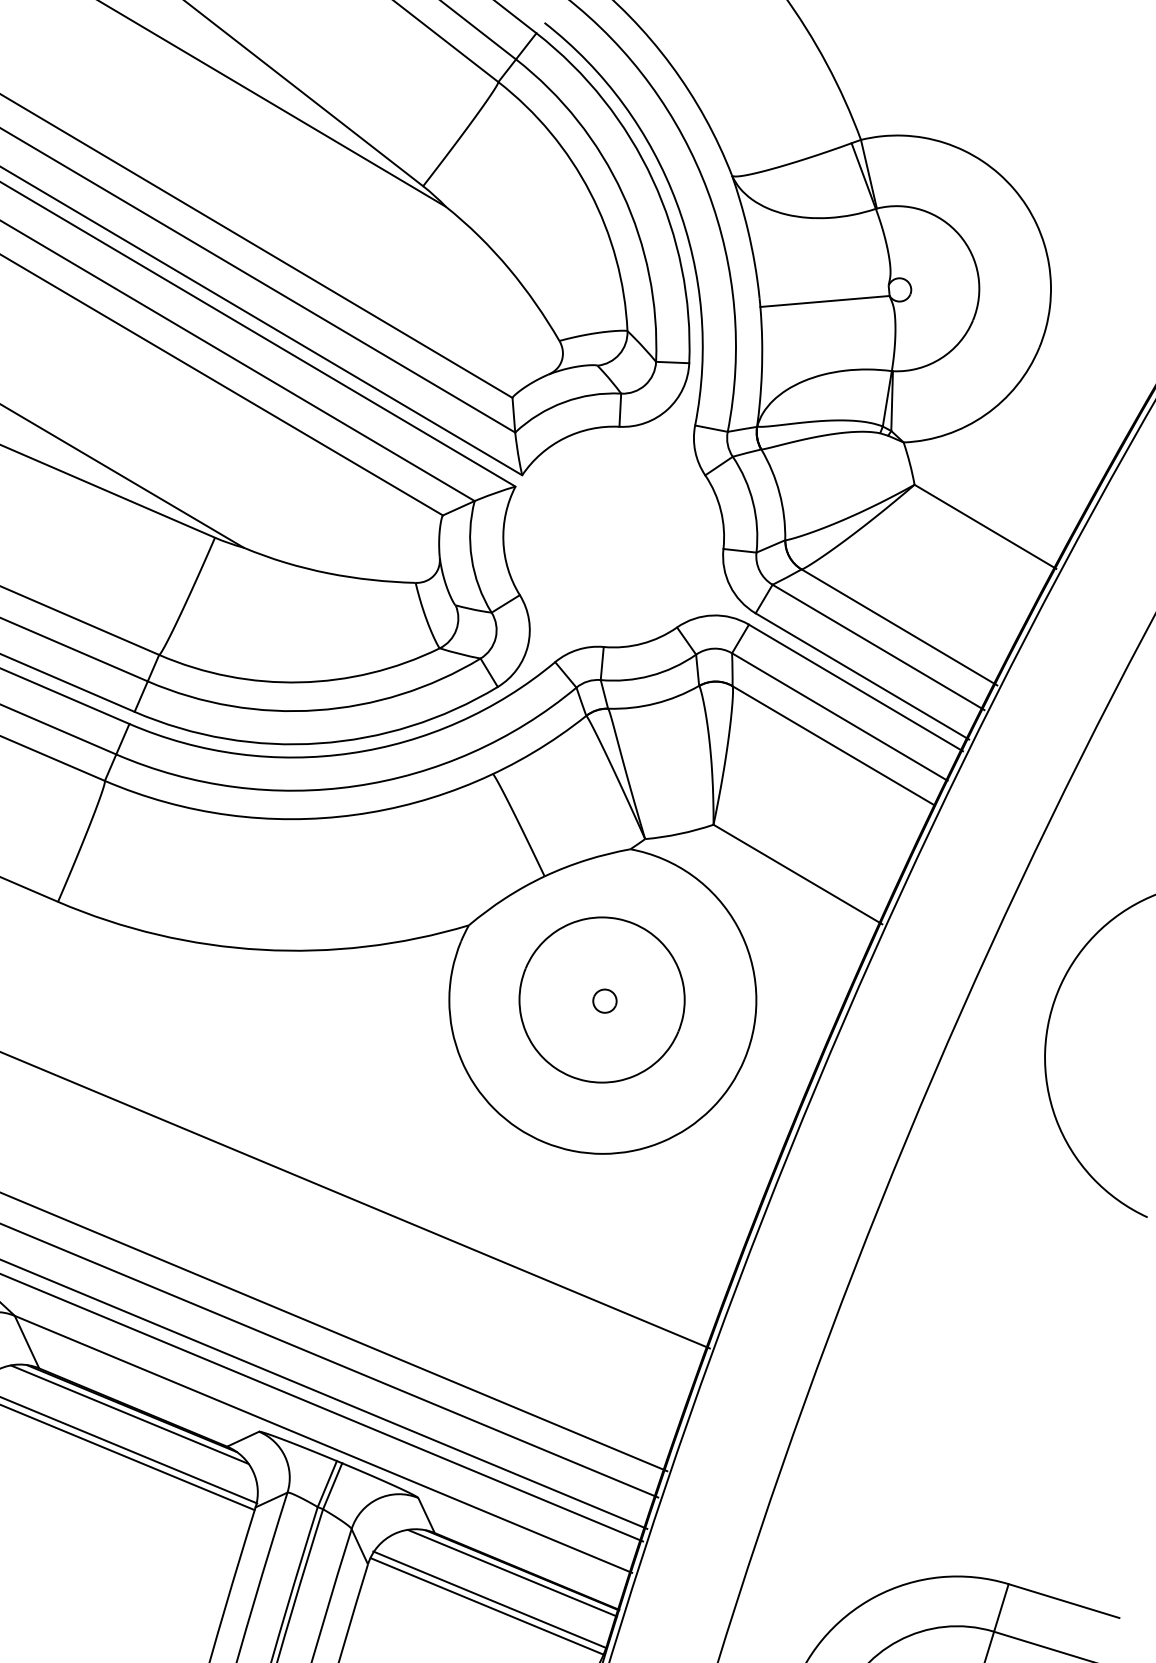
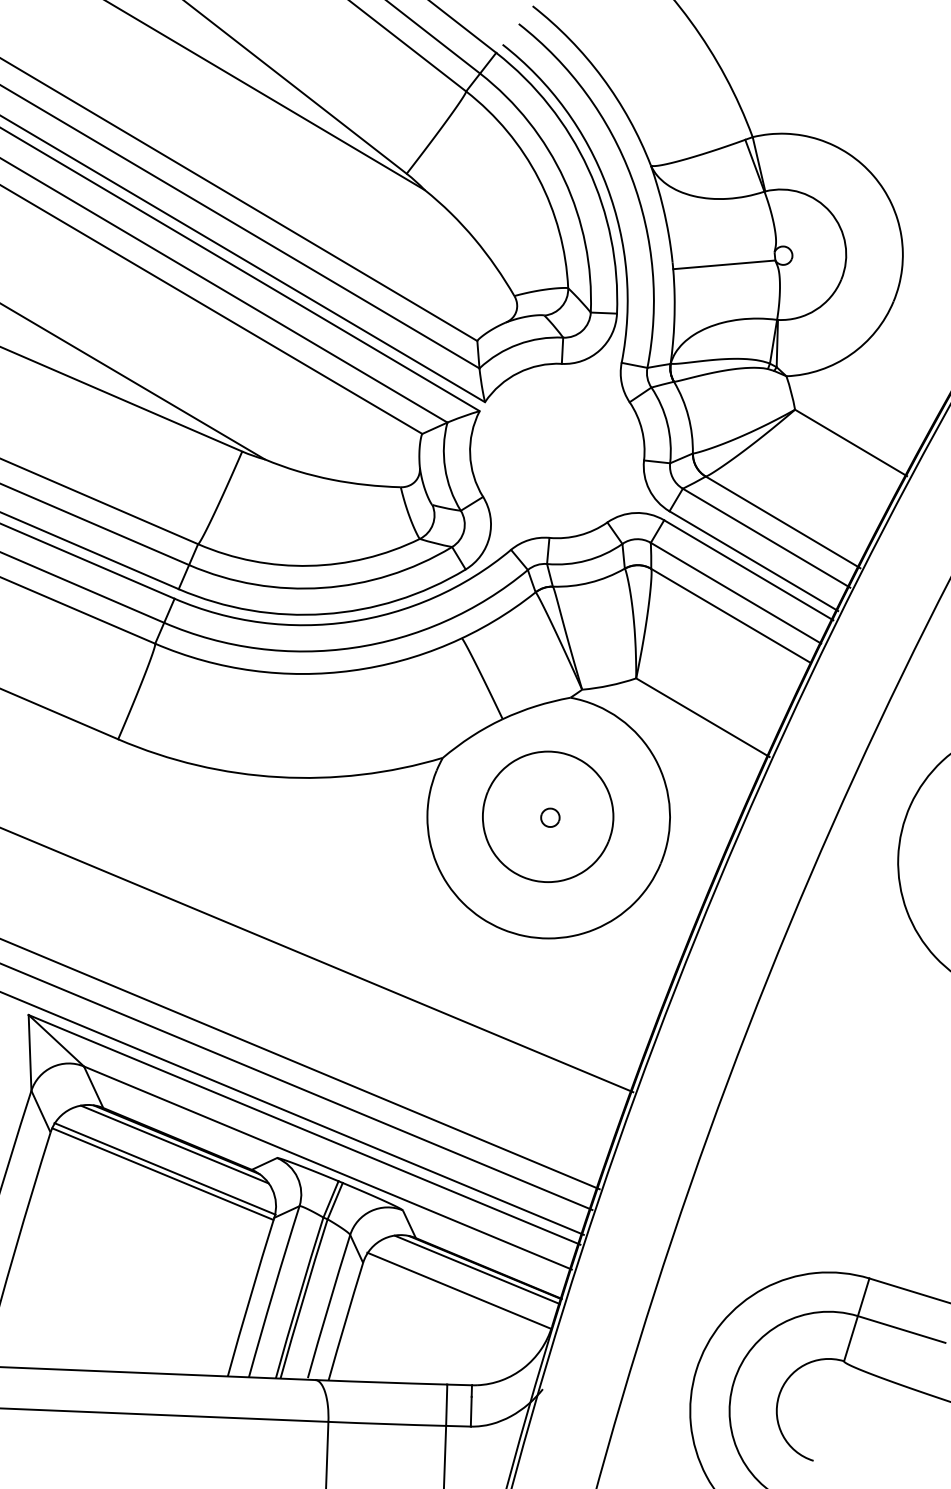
line: (486, 1605) -> (456, 1295), removed

